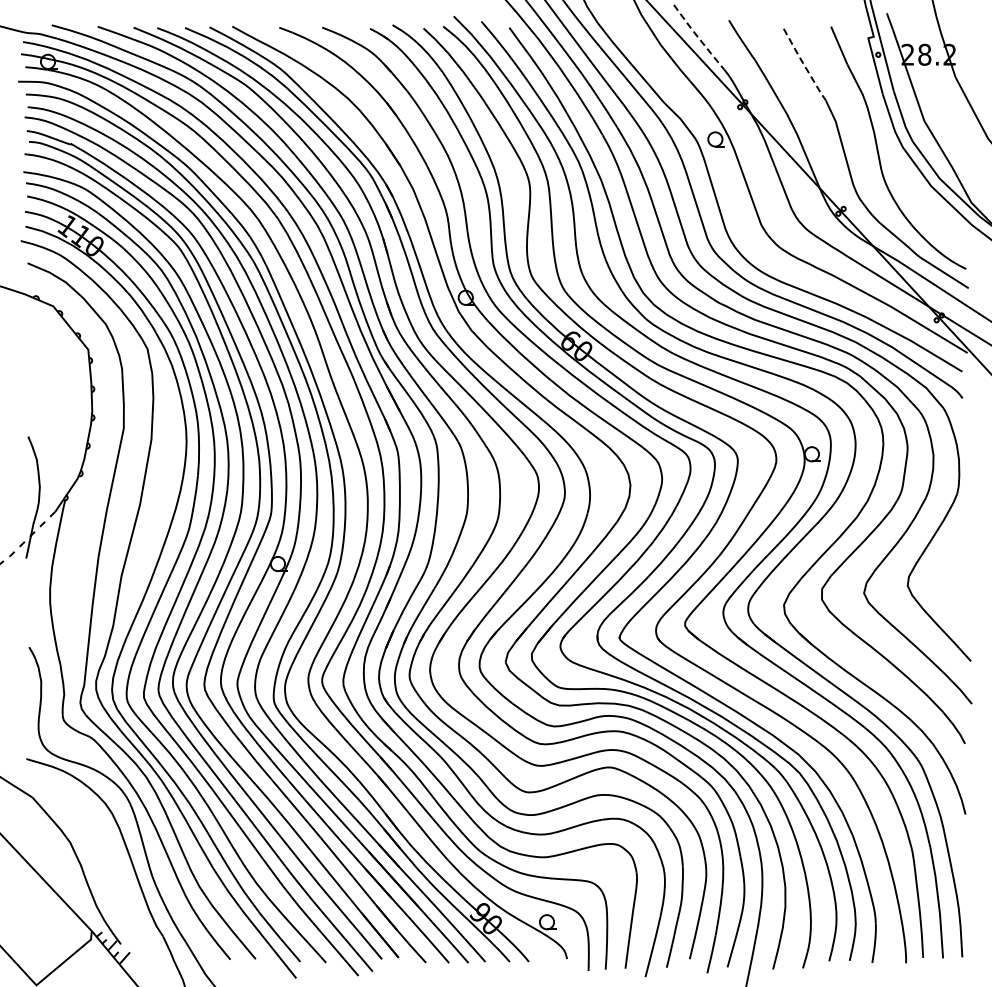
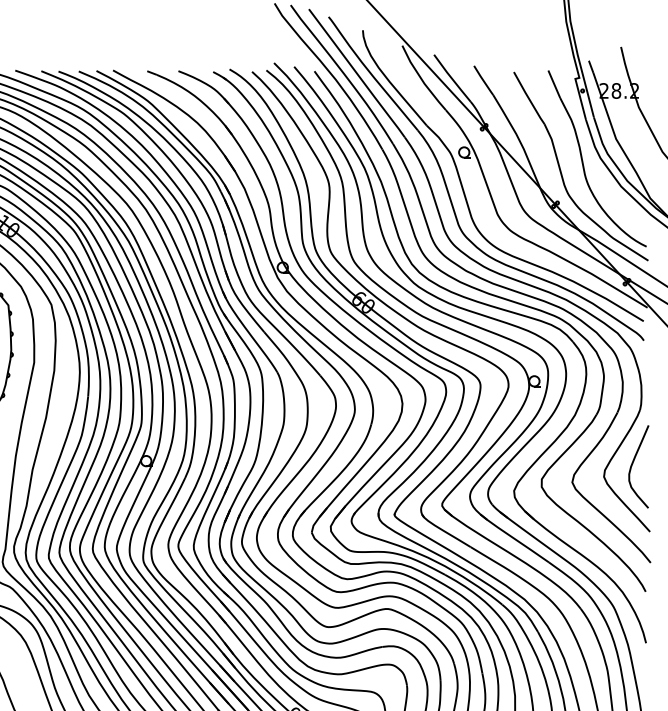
line: (698, 38) -> (451, 79), dashed -> solid
line: (804, 64) -> (529, 98), dashed -> solid
curve: (947, 568) -> (632, 464), added

